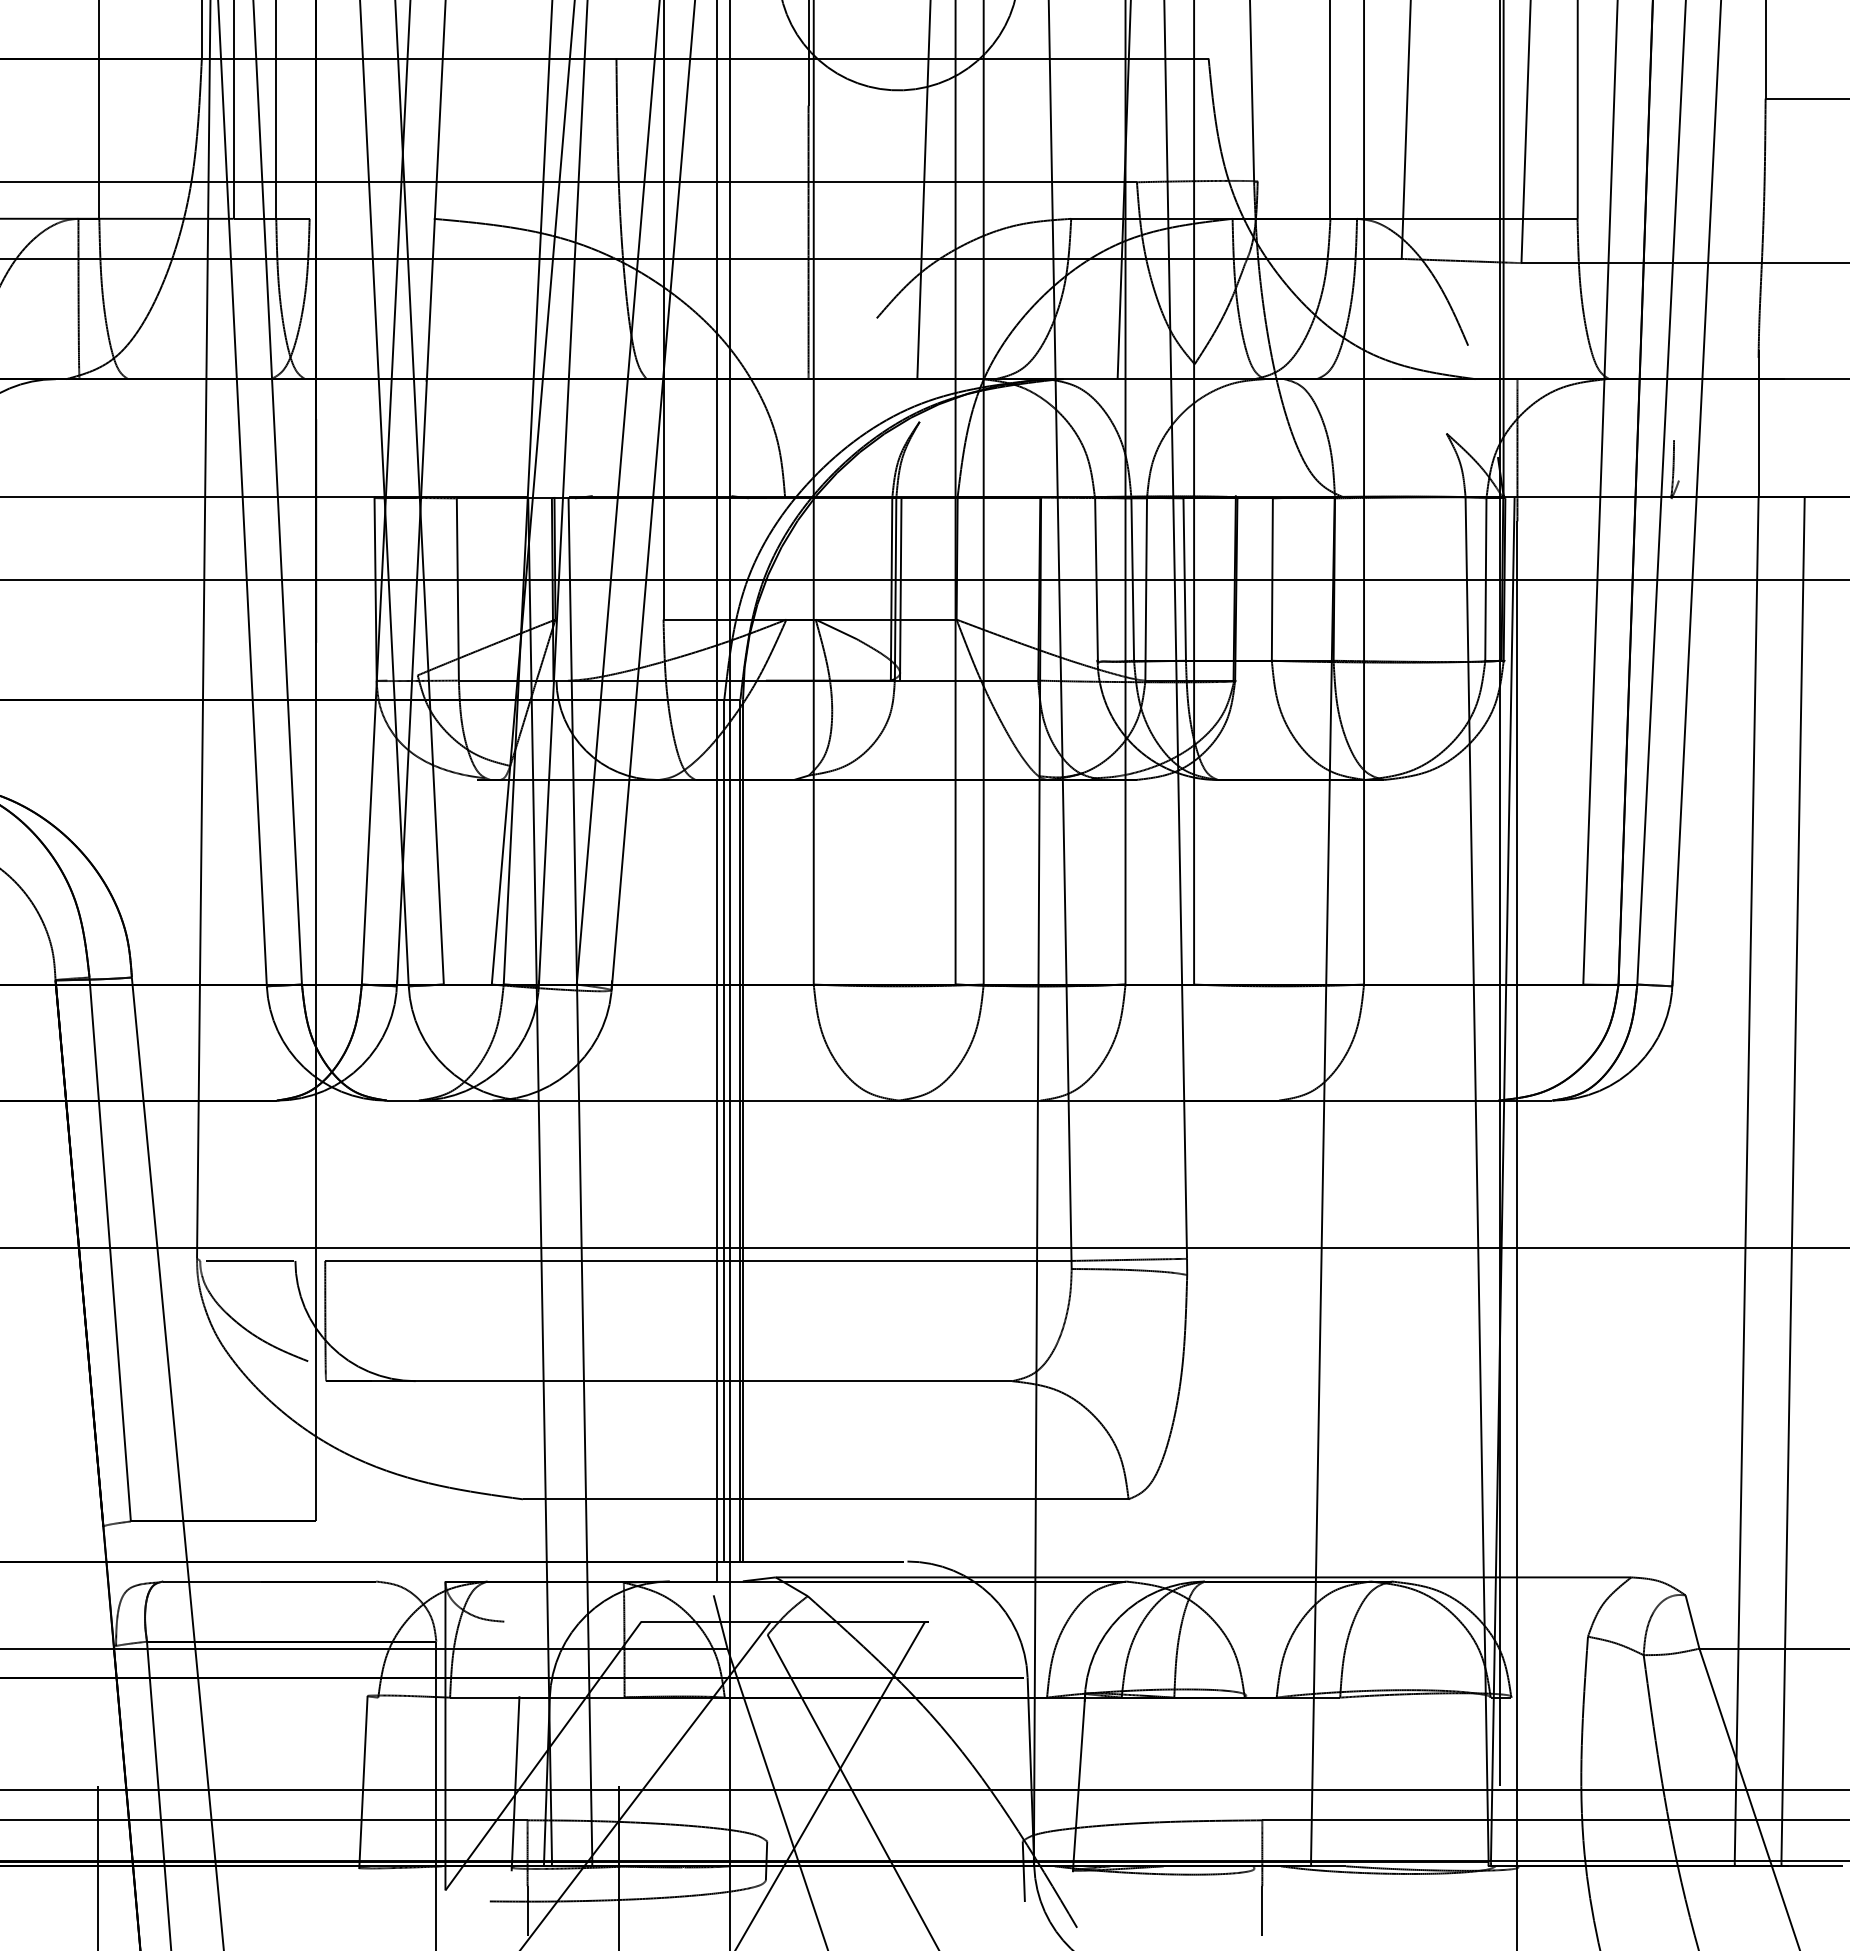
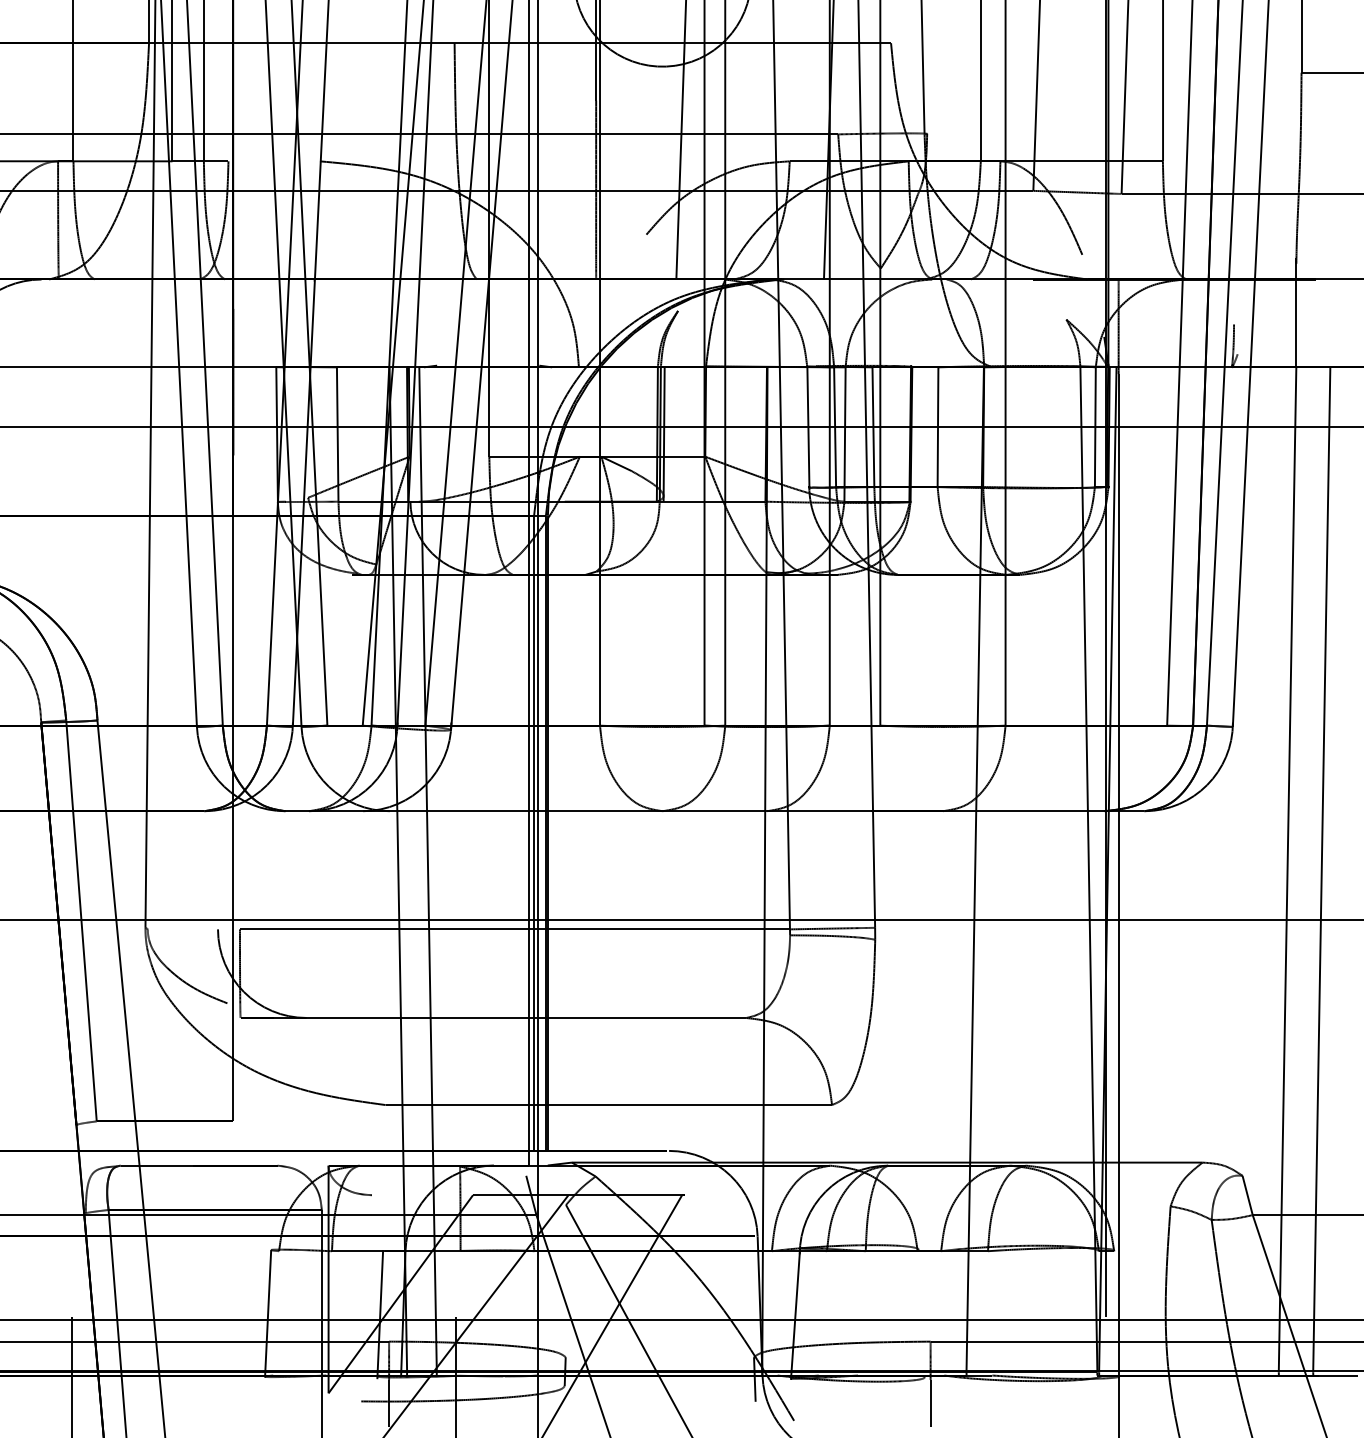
line: (249, 1260) -> (184, 929), removed

